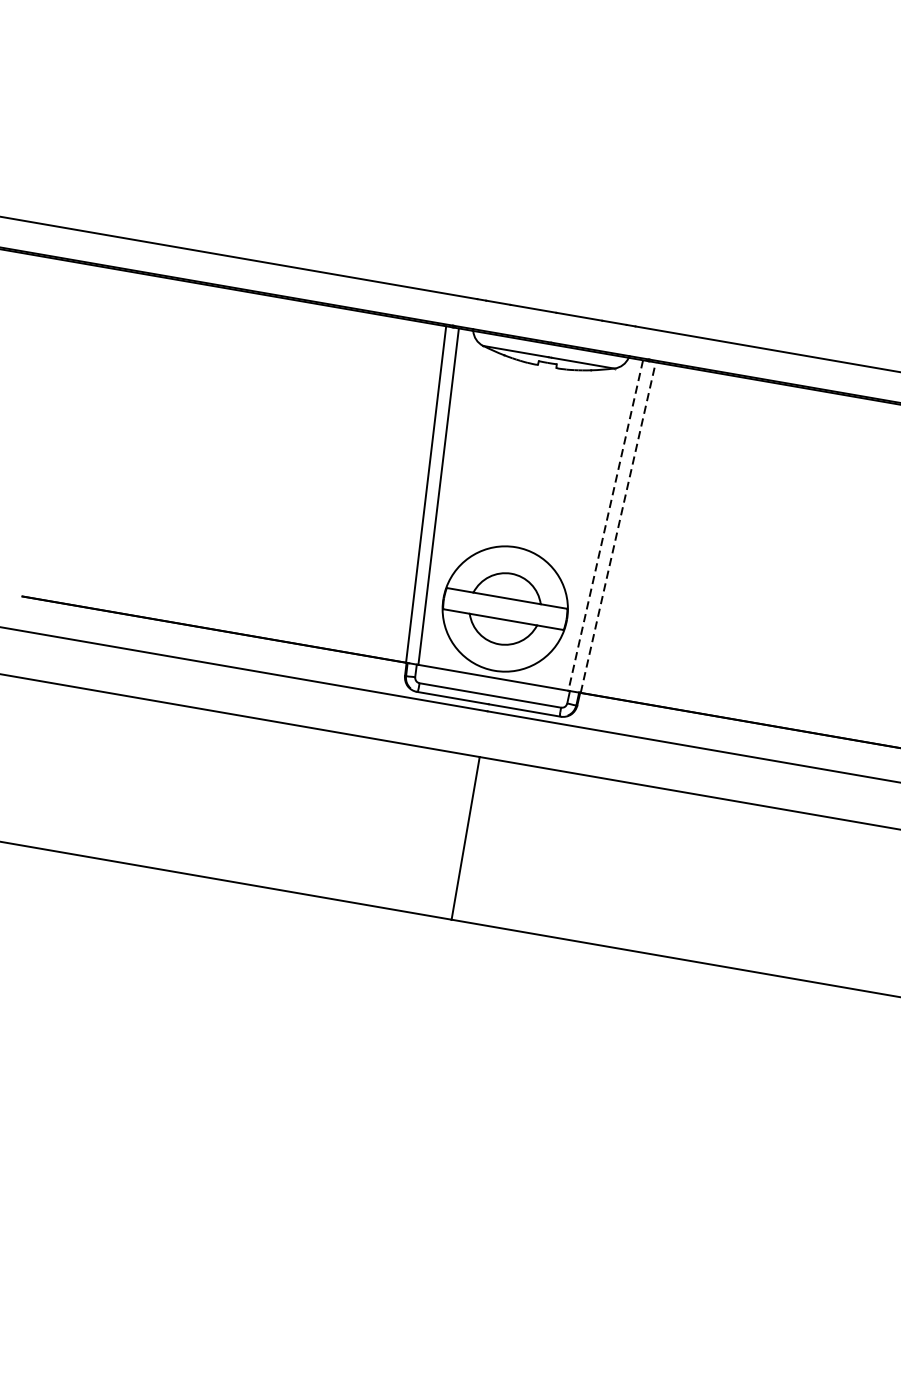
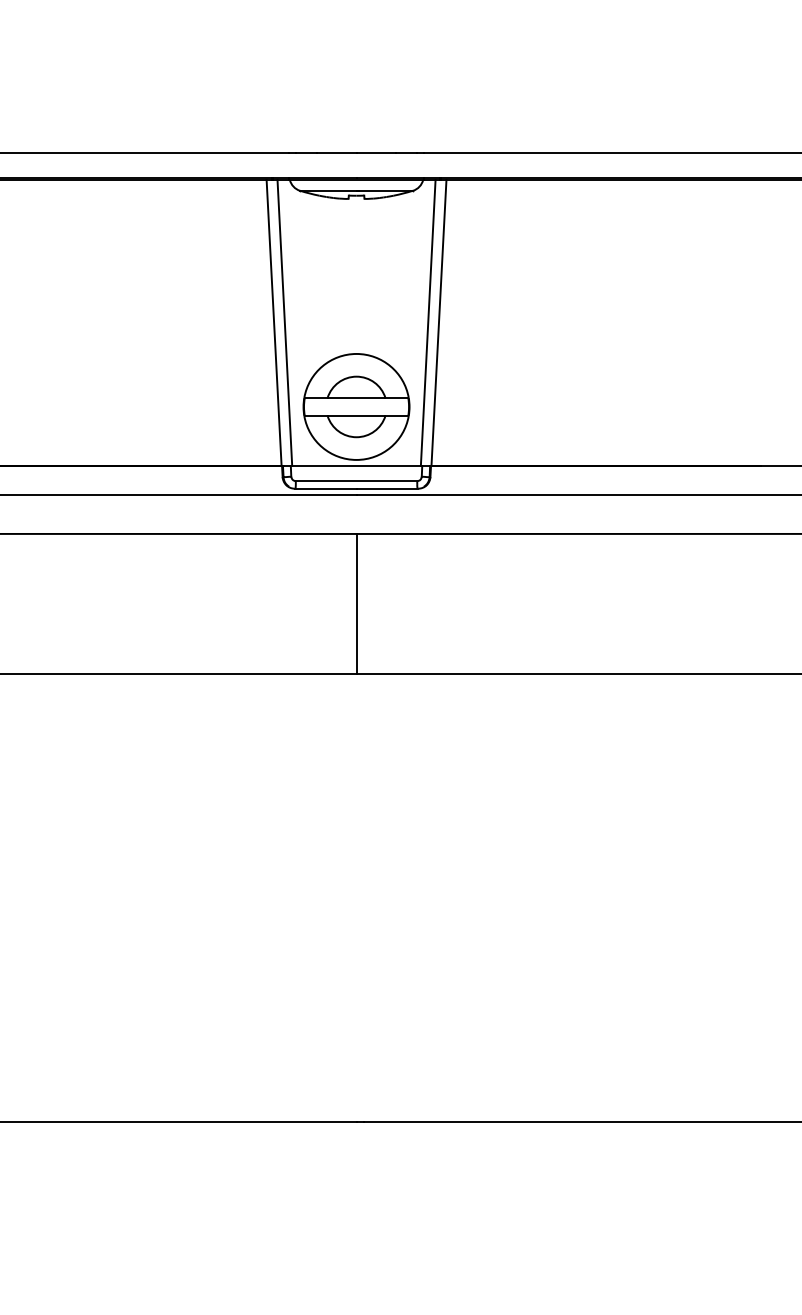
line: (605, 526) -> (428, 323), dashed -> solid
line: (618, 527) -> (439, 322), dashed -> solid

